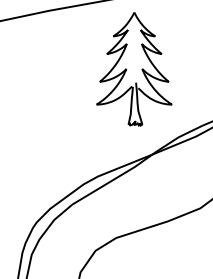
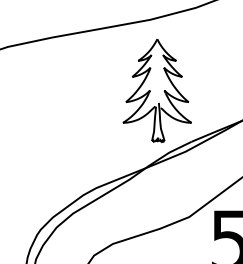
part: (133, 69) -> (156, 90), moved

